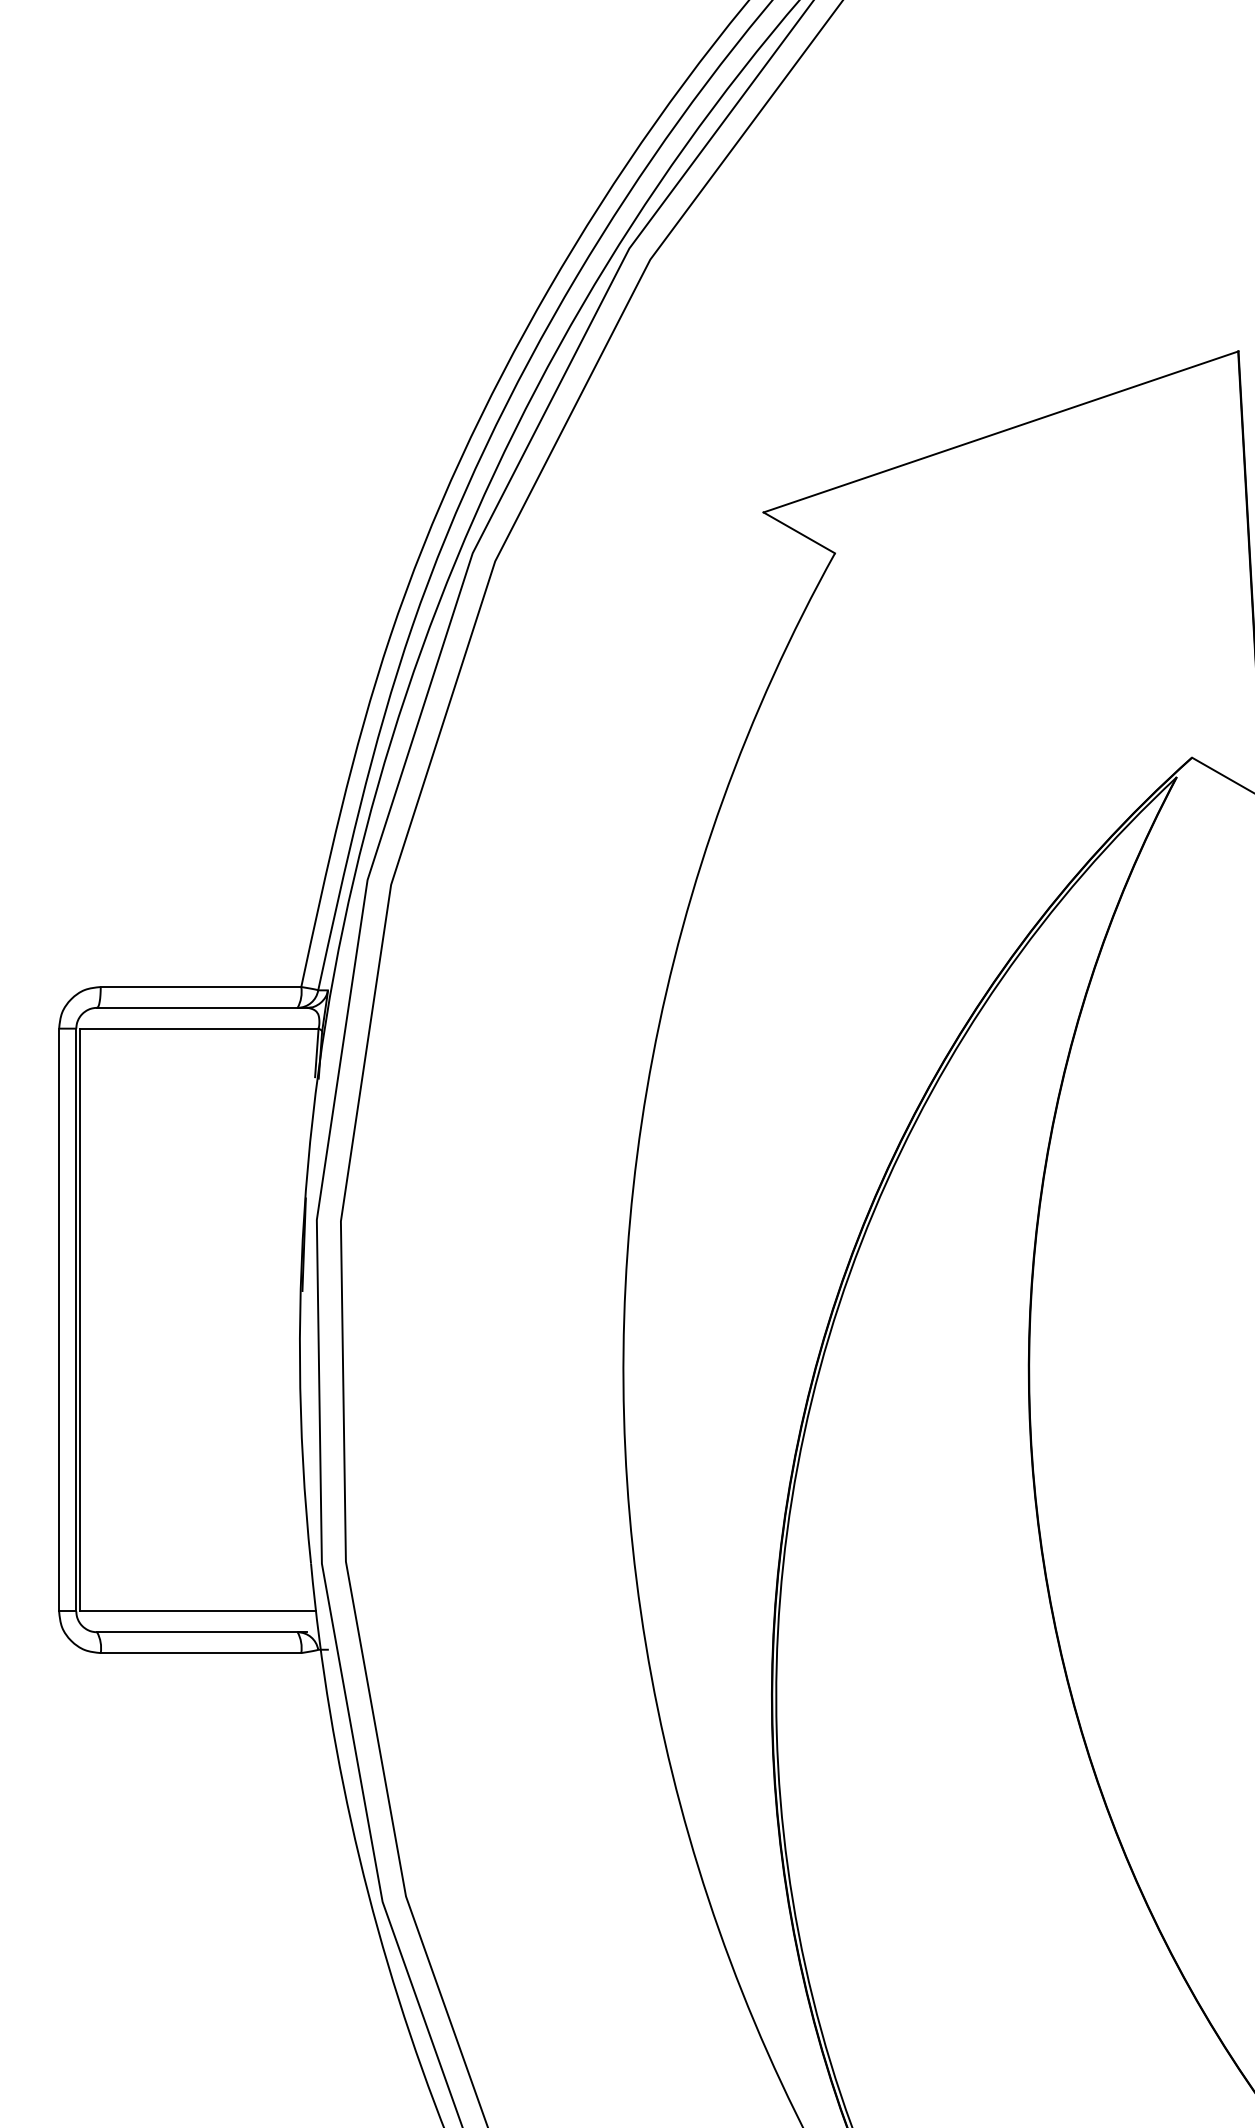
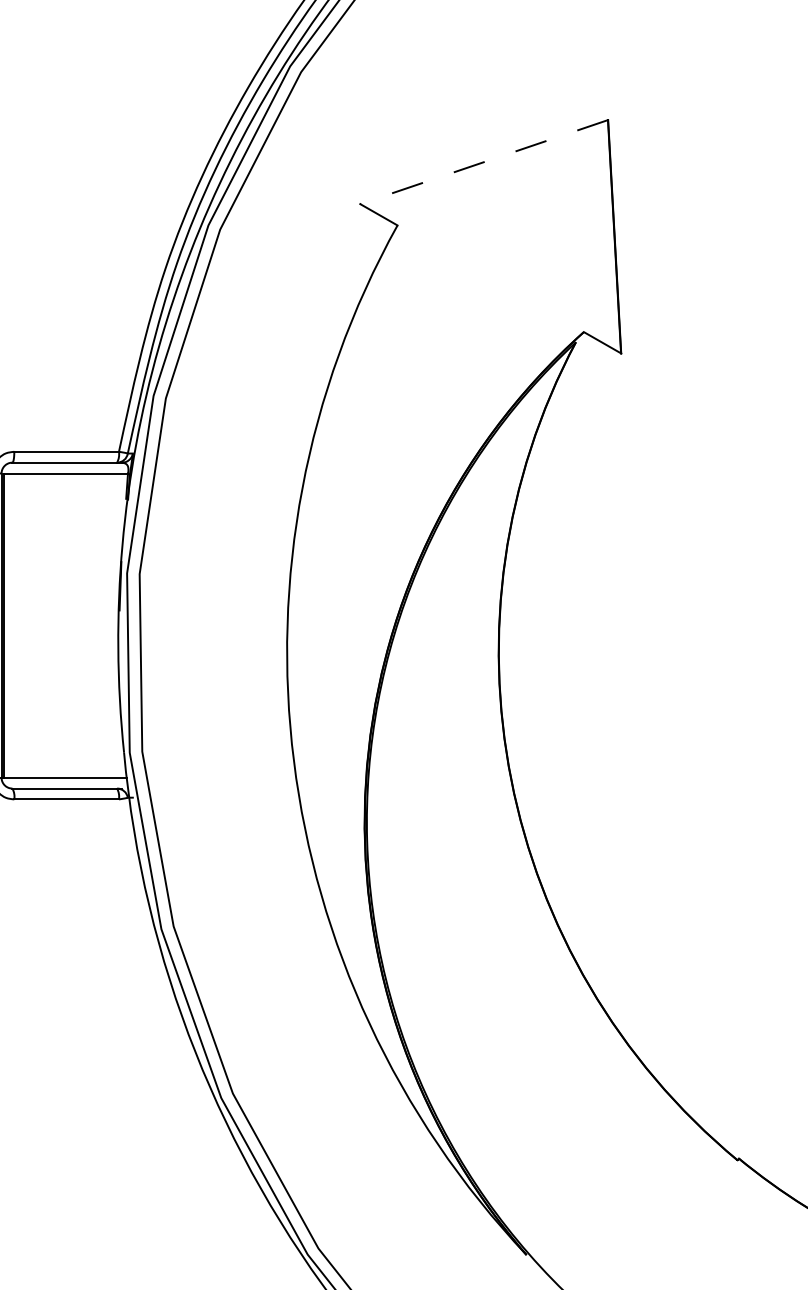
line: (1001, 432) -> (484, 162), solid -> dashed

